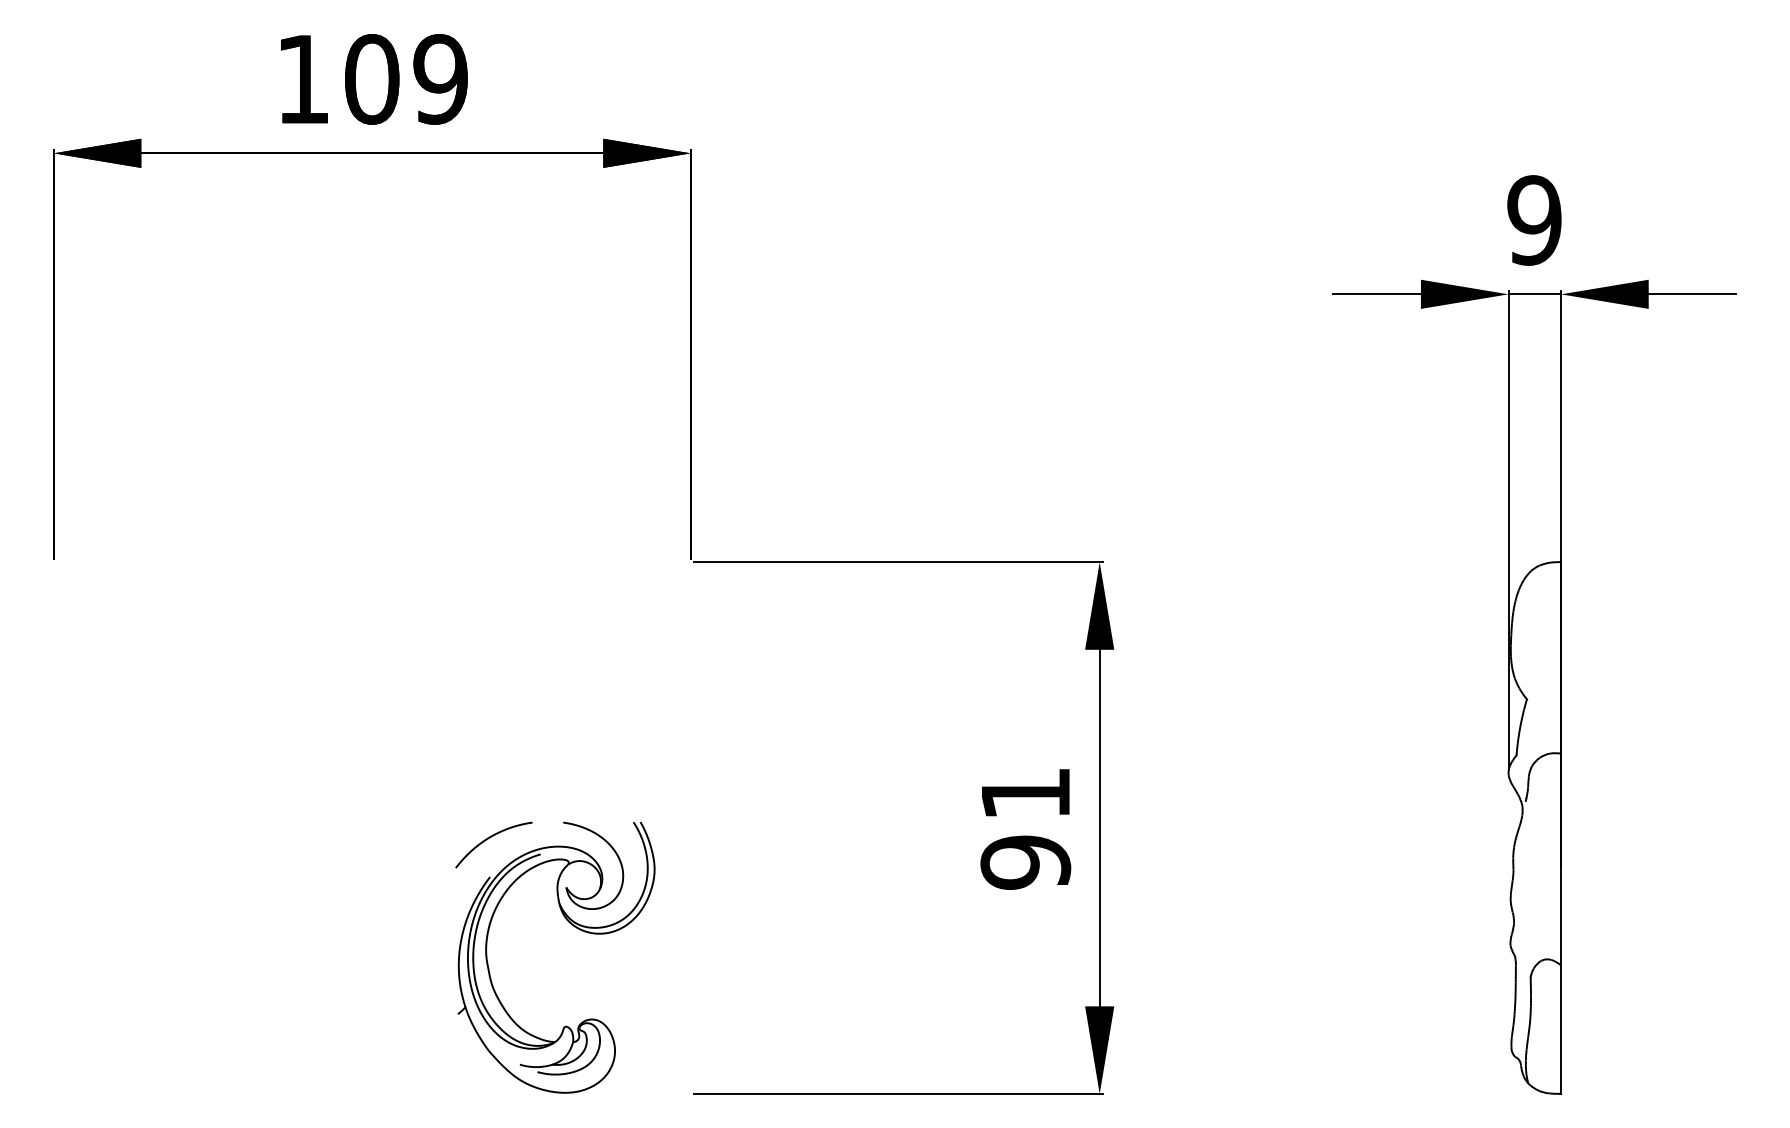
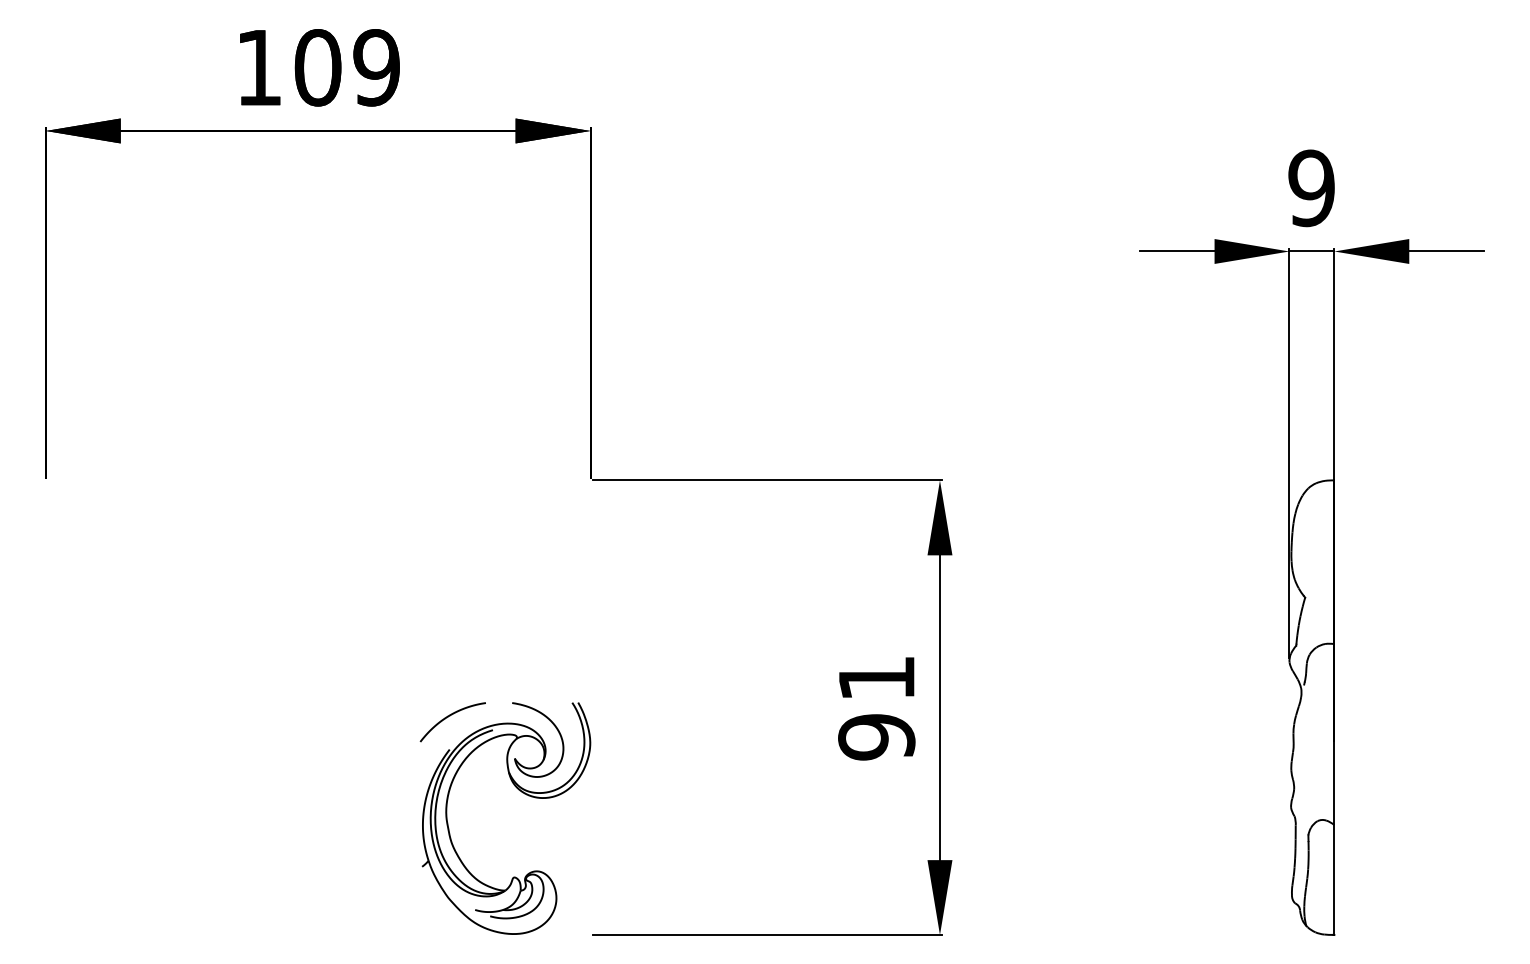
part: (574, 927) -> (521, 792), moved

